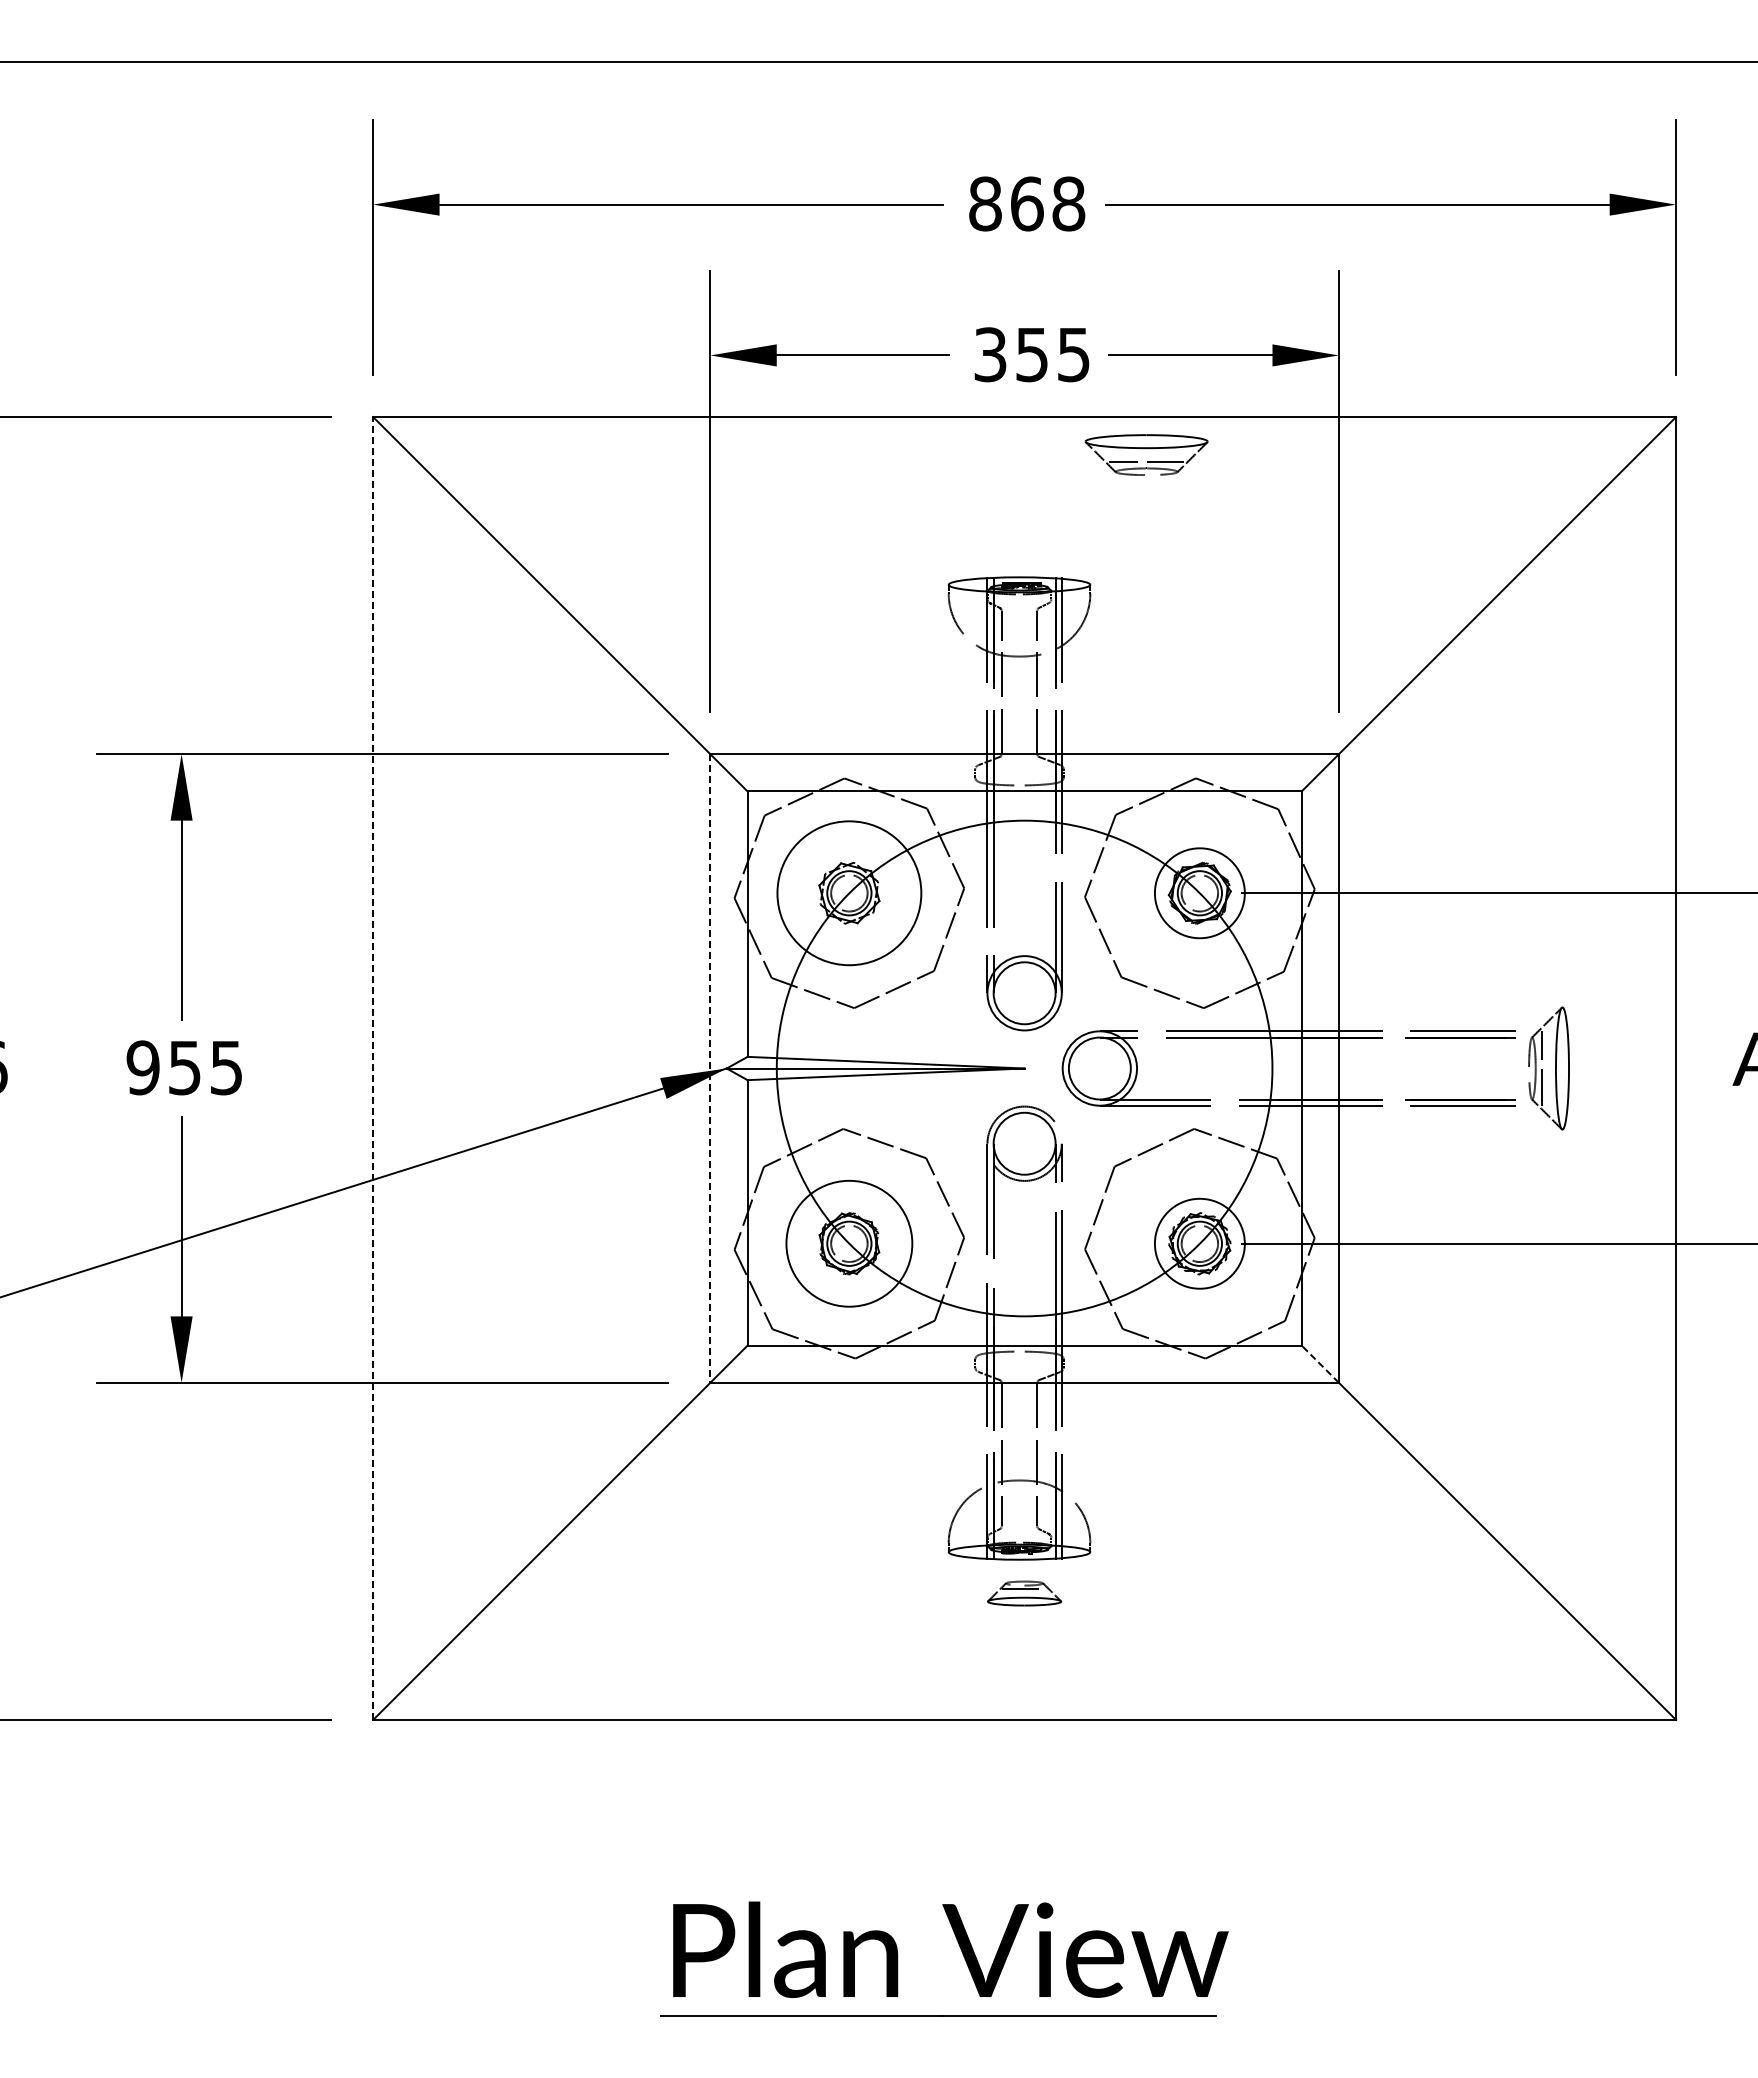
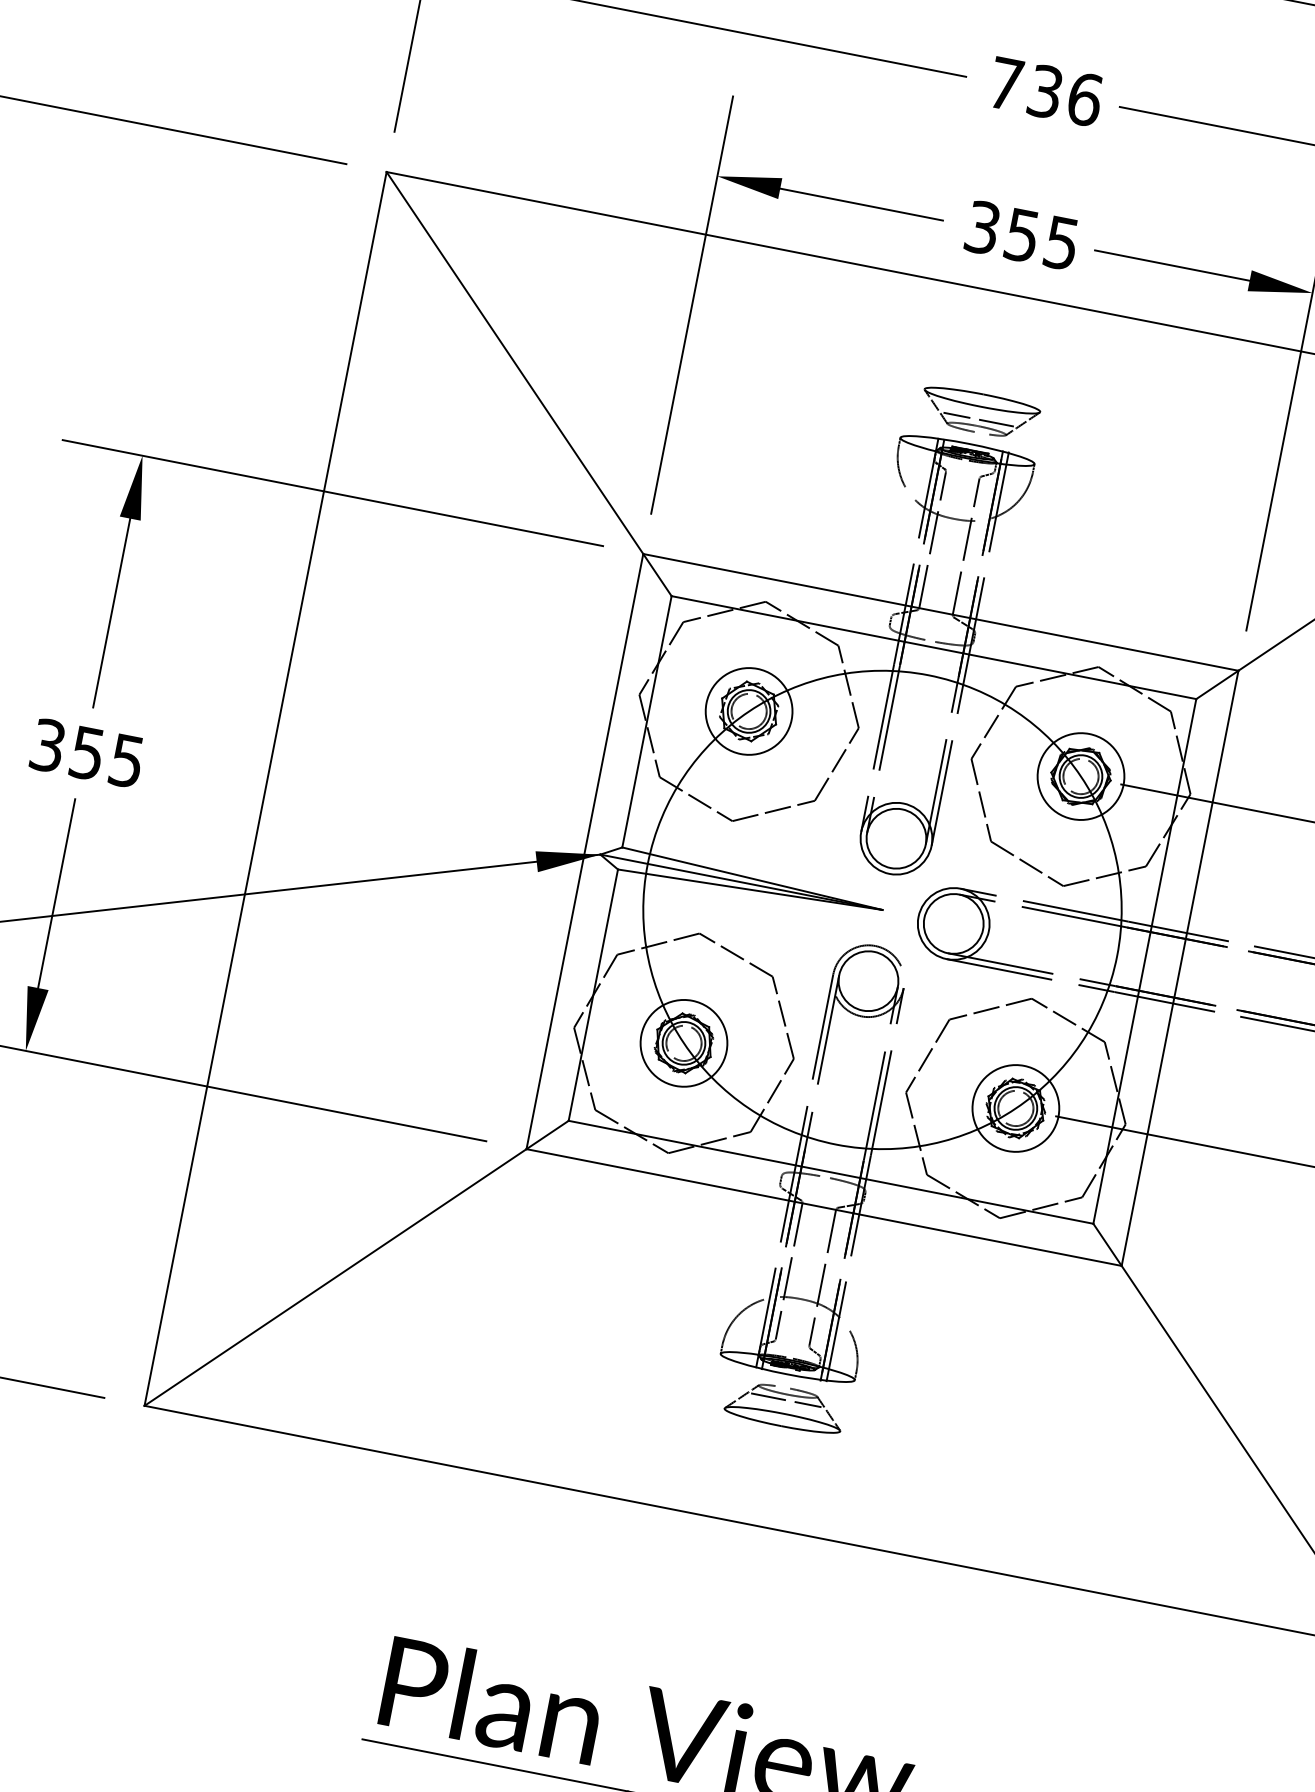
text: (1027, 203) -> (1045, 91), 868 -> 736
part: (1146, 454) -> (979, 412), moved
circle: (849, 893) -> (749, 711), size x0.62
text: (142, 1067) -> (47, 745), 955 -> 355
line: (373, 1068) -> (265, 788), dashed -> solid
line: (710, 1069) -> (584, 852), dashed -> solid
circle: (849, 1243) -> (684, 1043), size x0.71
line: (1319, 1363) -> (1106, 1244), dashed -> solid
part: (1024, 1593) -> (784, 1407), size x1.67

